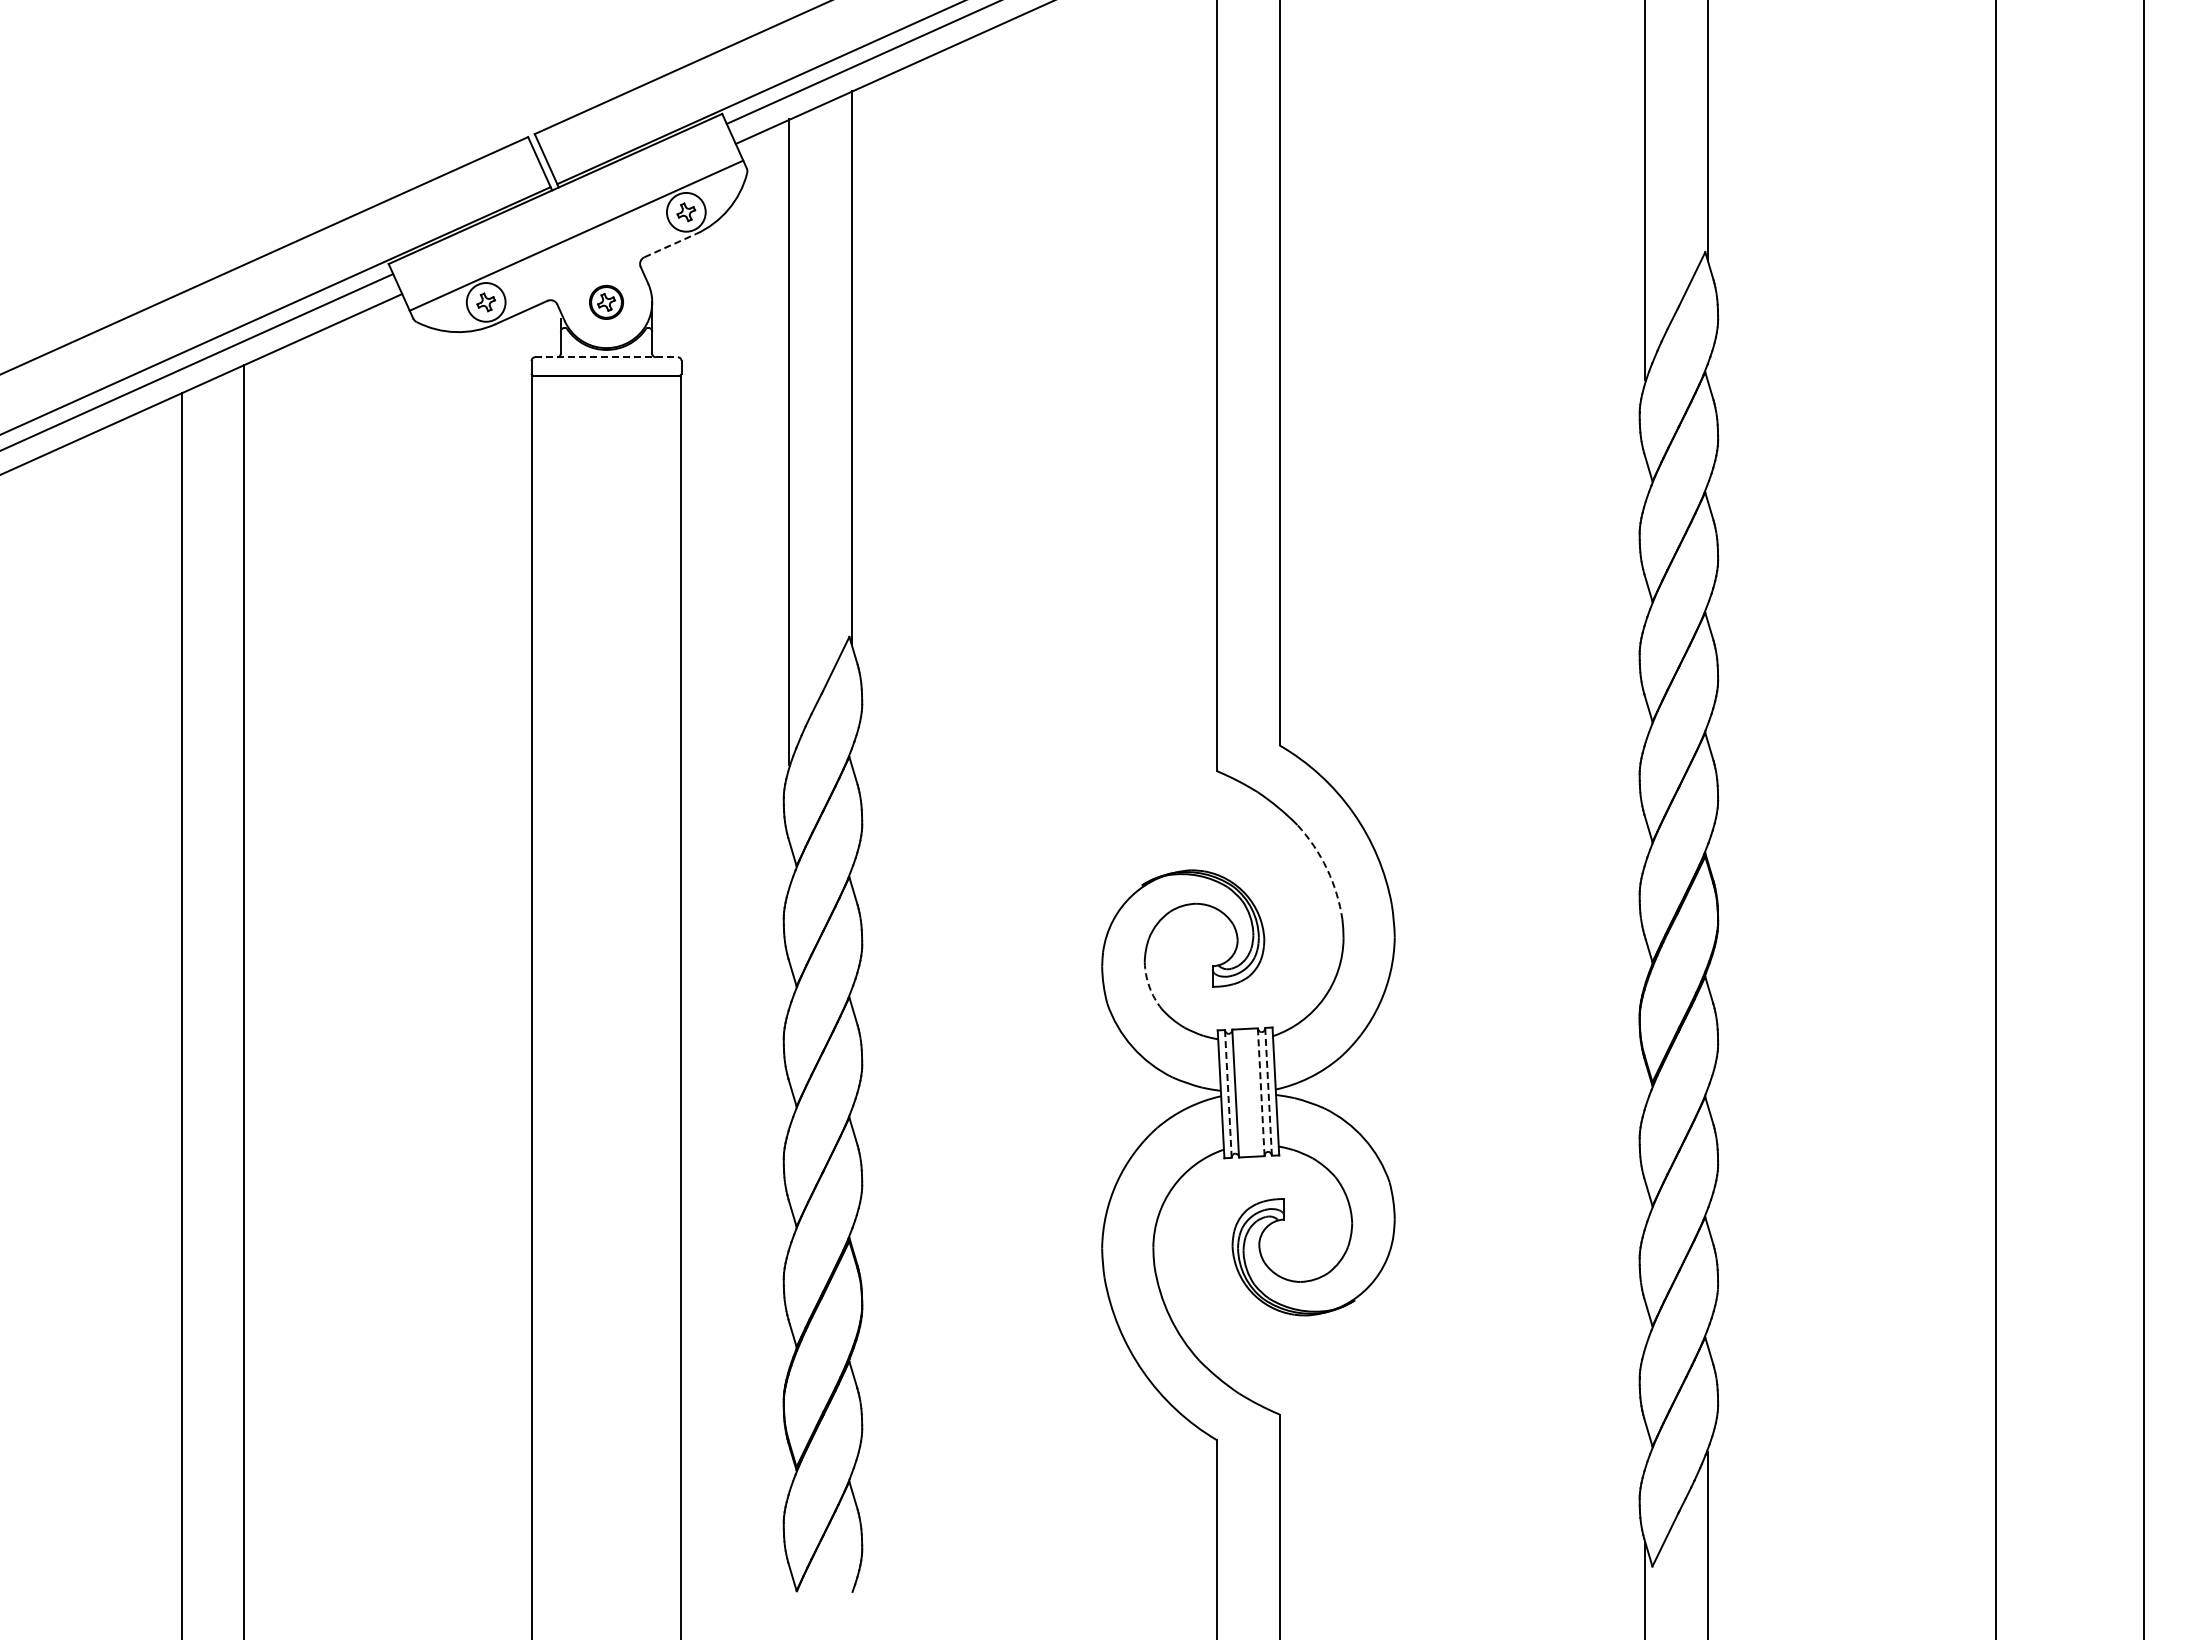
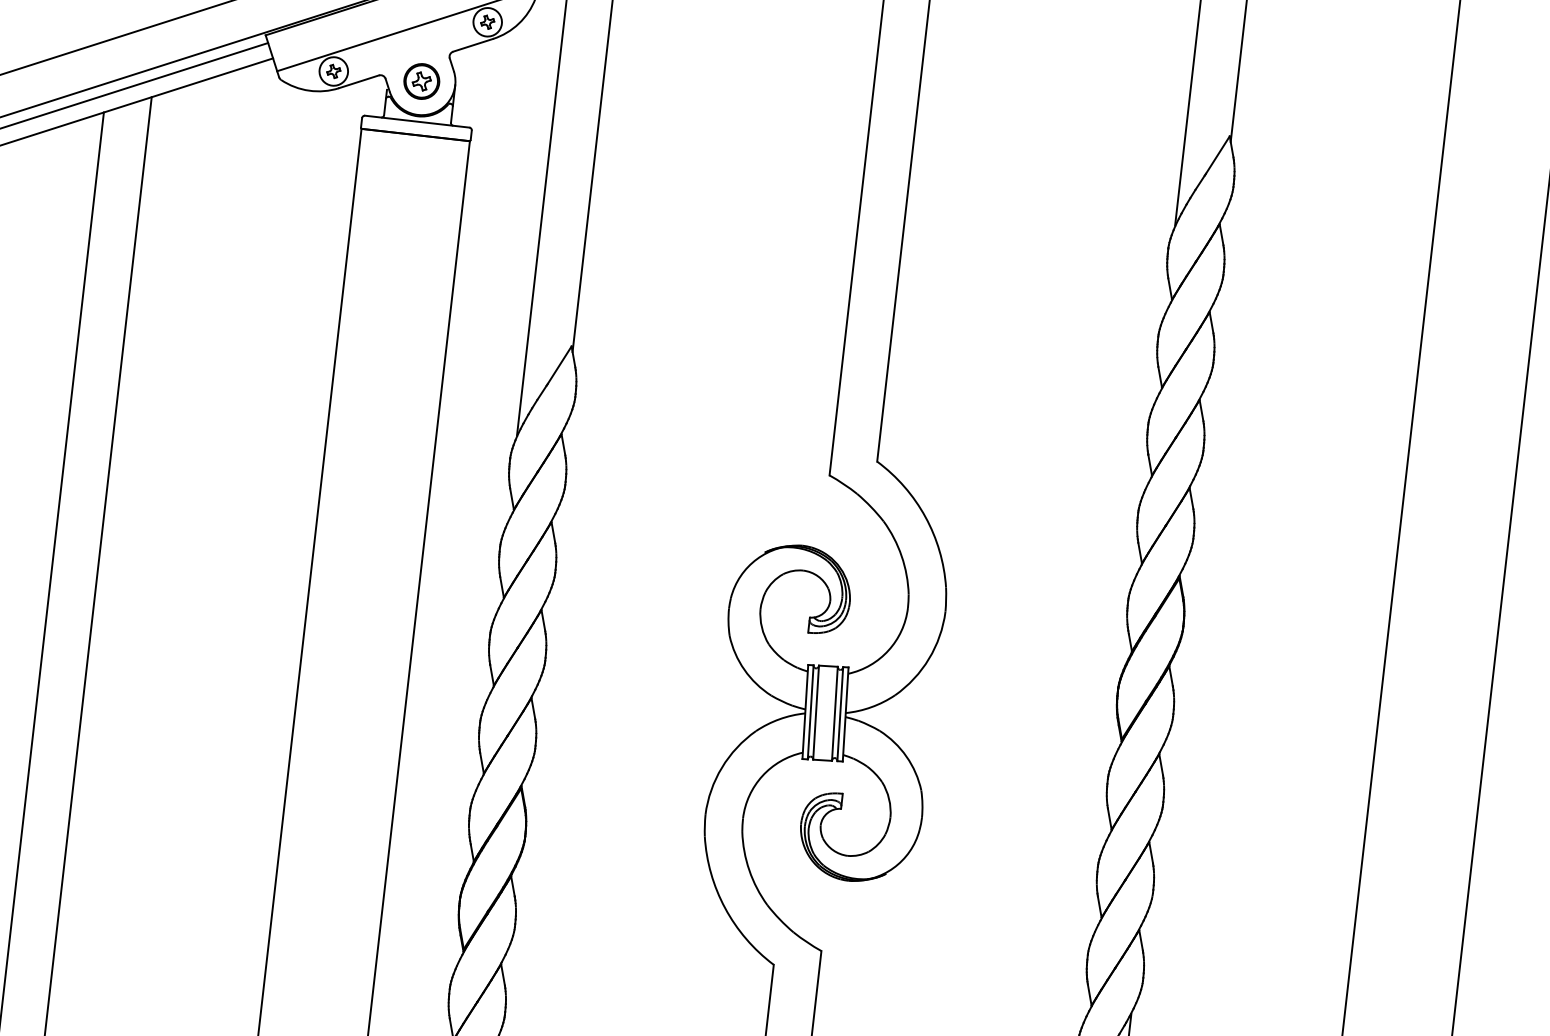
line: (670, 245) -> (473, 45), dashed -> solid
part: (606, 302) -> (421, 81), size x1.43
line: (607, 357) -> (417, 121), dashed -> solid
arc: (1327, 869) -> (901, 556), dashed -> solid
arc: (1149, 986) -> (761, 627), dashed -> solid
line: (1268, 1091) -> (840, 713), dashed -> solid
line: (1261, 1092) -> (835, 714), dashed -> solid
line: (1228, 1094) -> (810, 712), dashed -> solid

